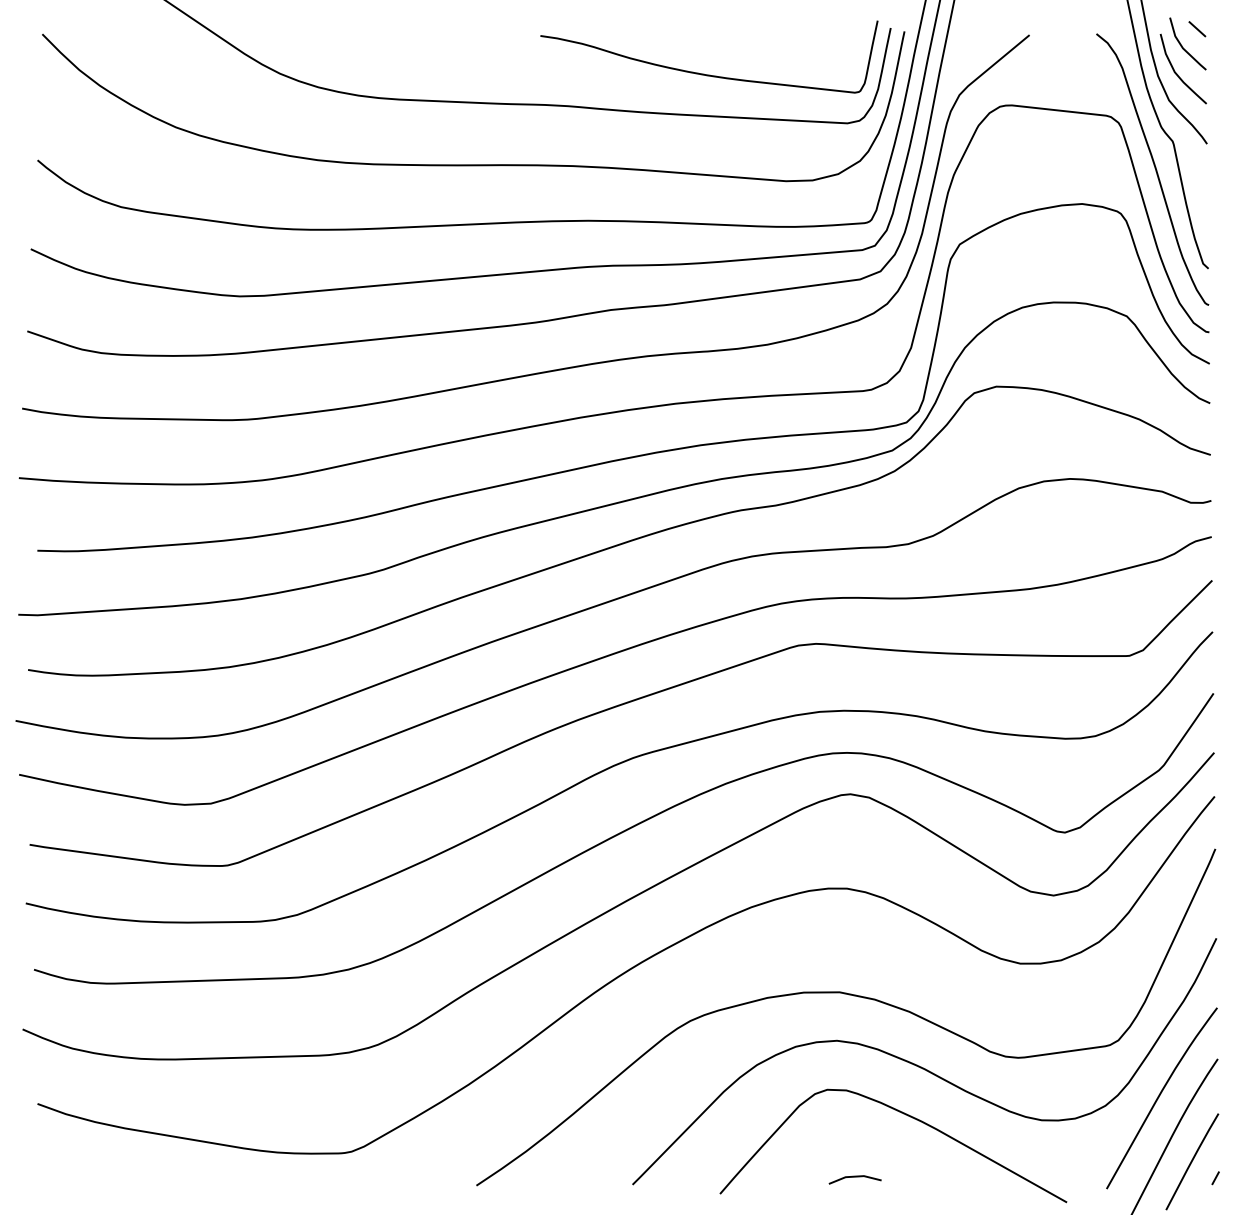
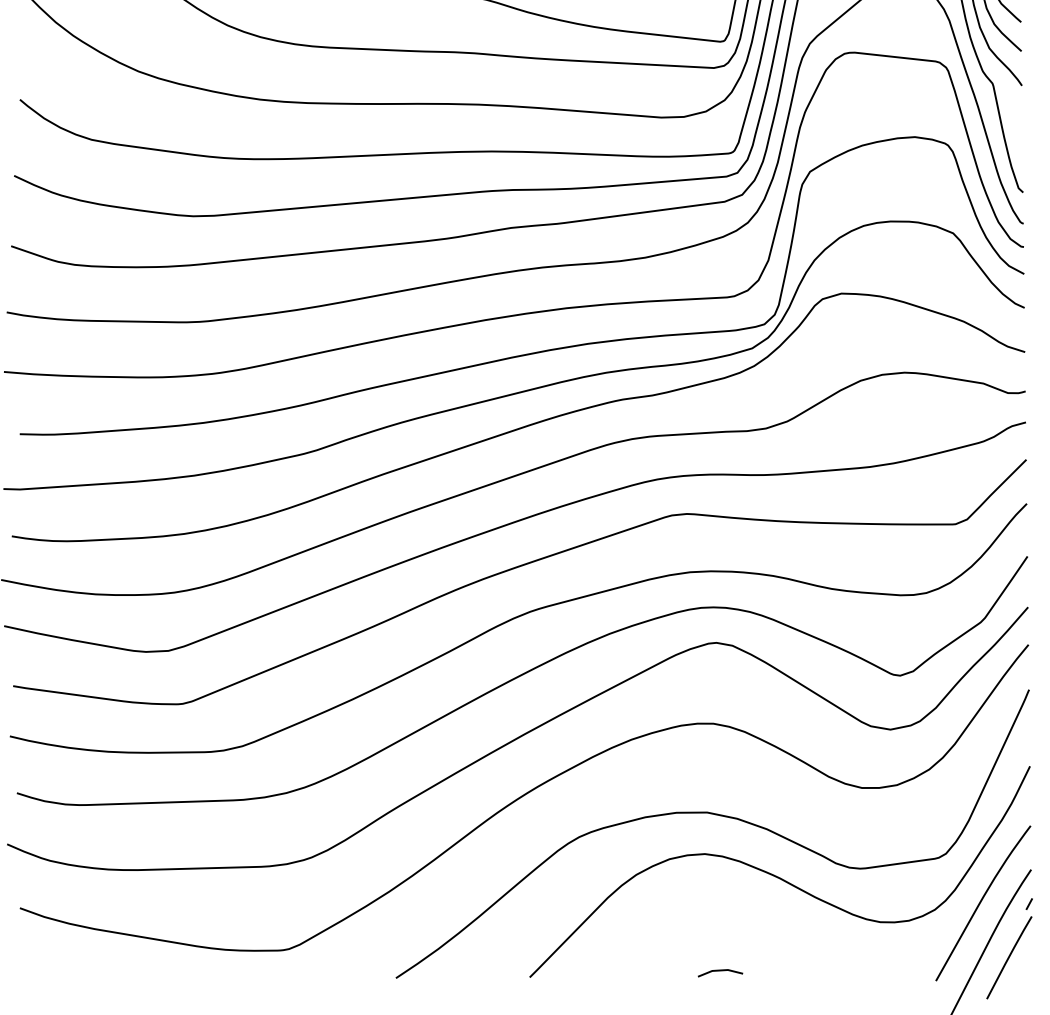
curve: (905, 1115) -> (763, 918), removed
line: (1215, 1178) -> (1029, 904), moved

